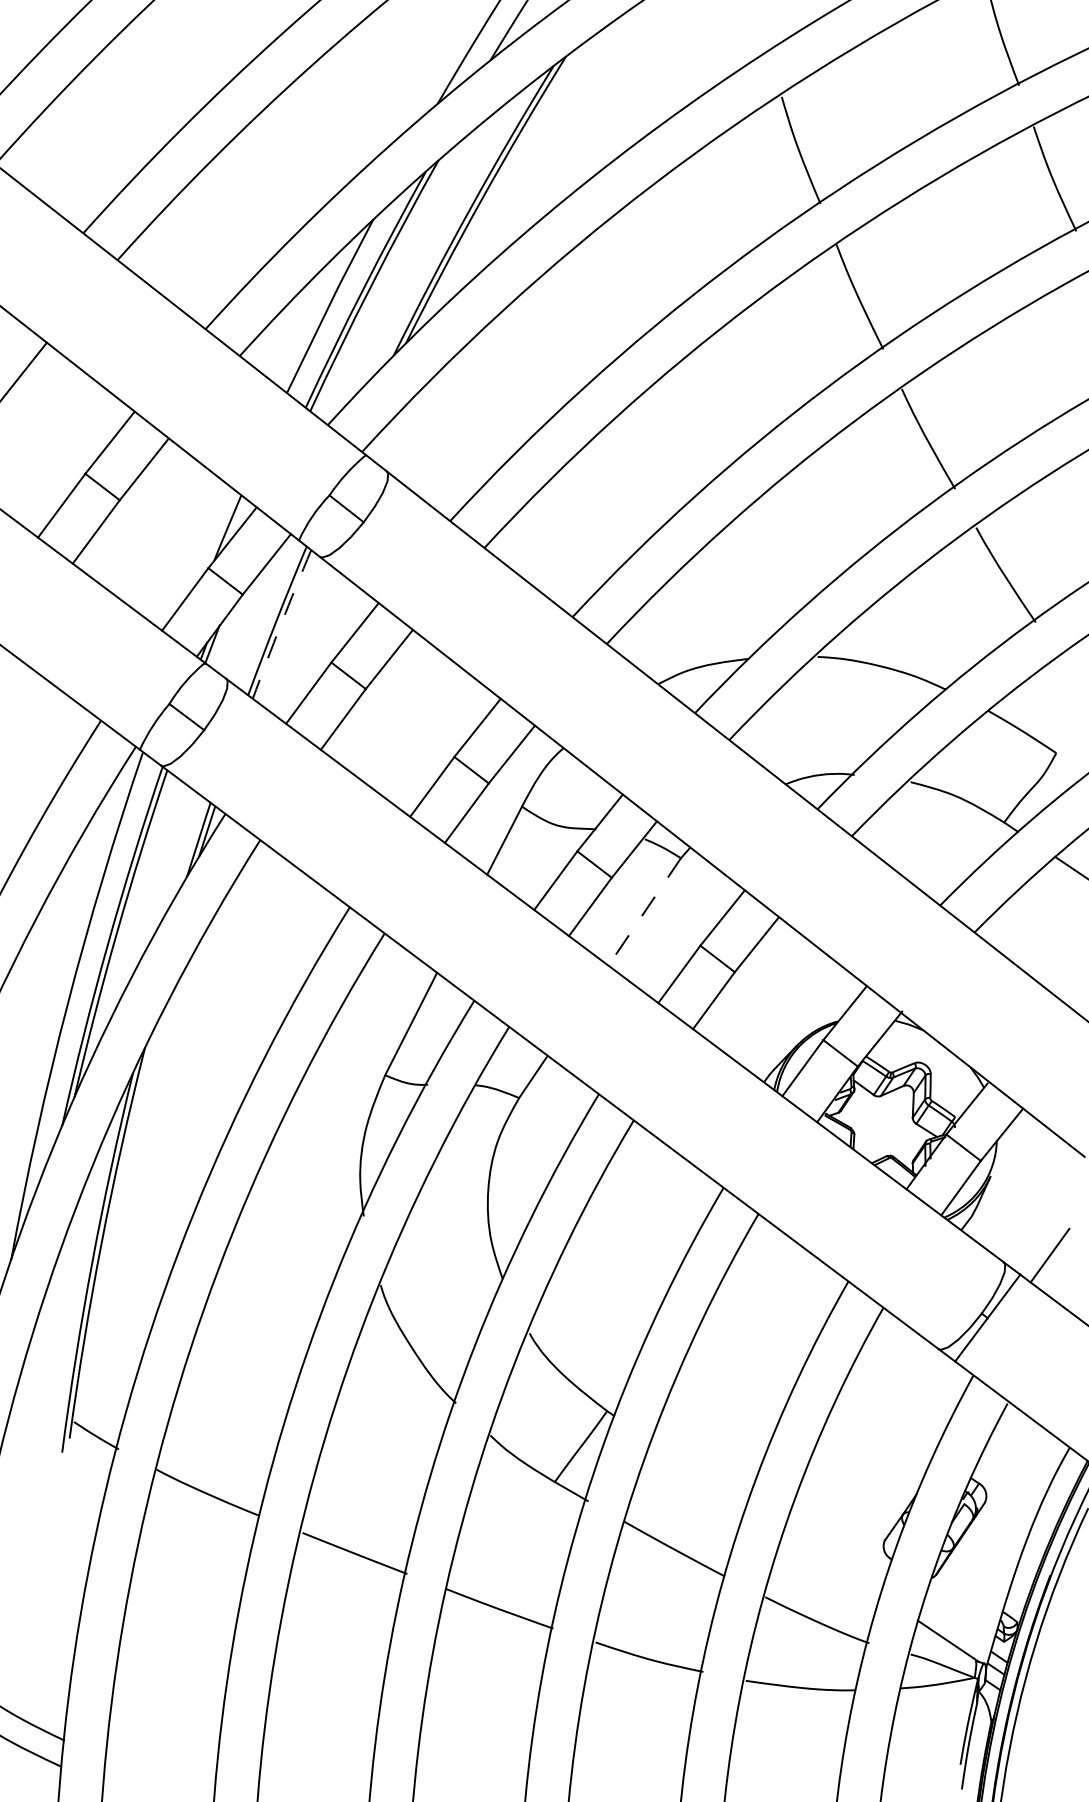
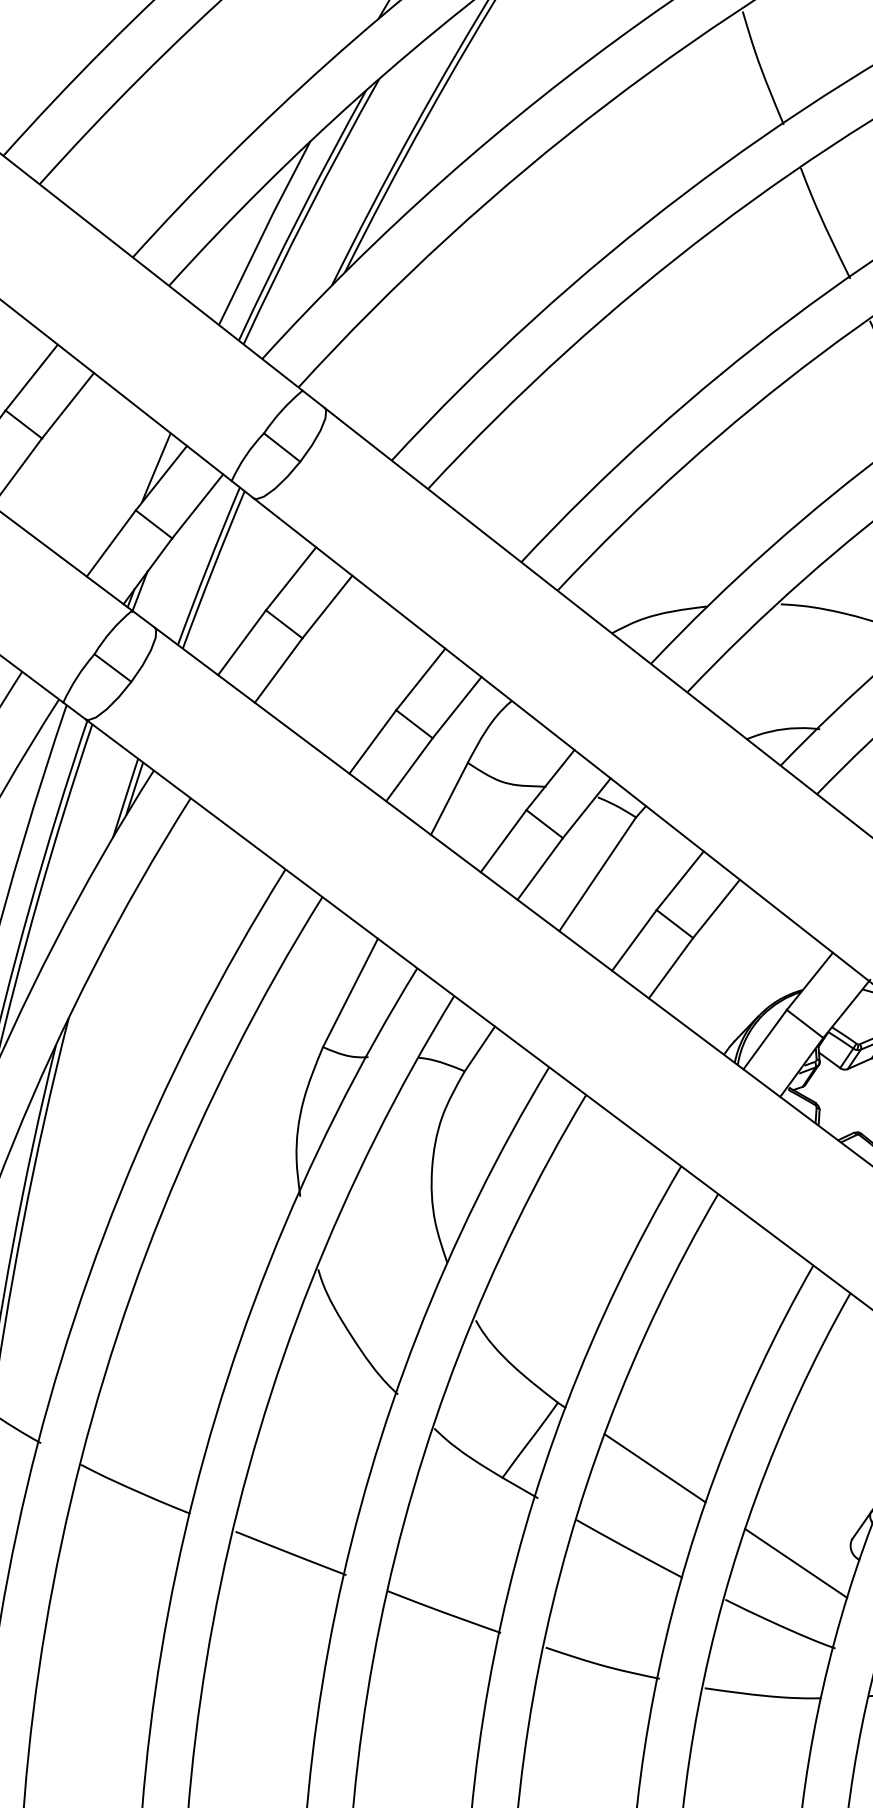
arc: (281, 624) -> (213, 570), dashed -> solid
line: (644, 911) -> (597, 873), dashed -> solid
line: (698, 1472) -> (654, 1467), added
line: (832, 1562) -> (796, 1562), added

